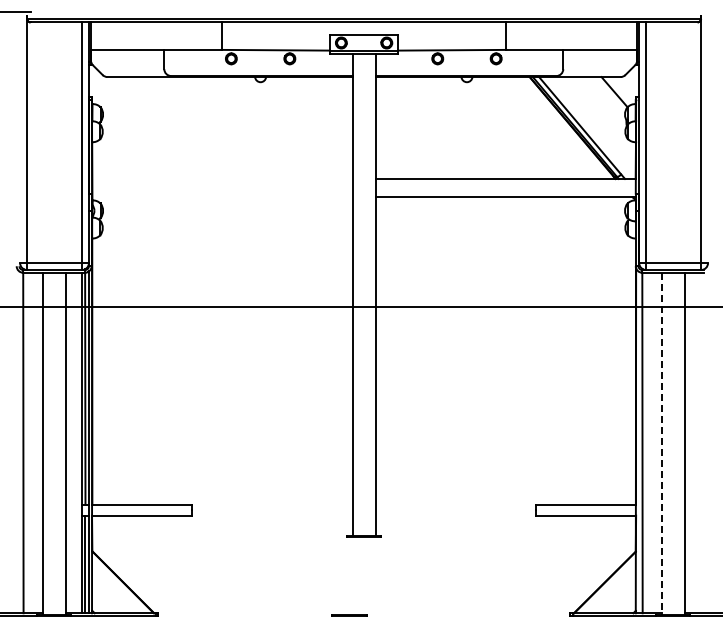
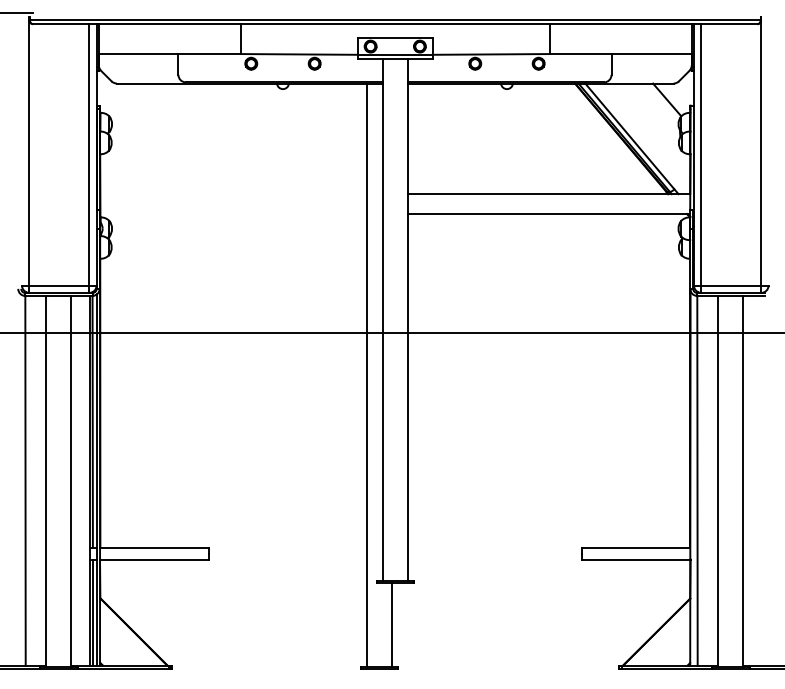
line: (338, 345) -> (367, 374), added
line: (661, 443) -> (718, 481), dashed -> solid
line: (361, 575) -> (392, 624), added

